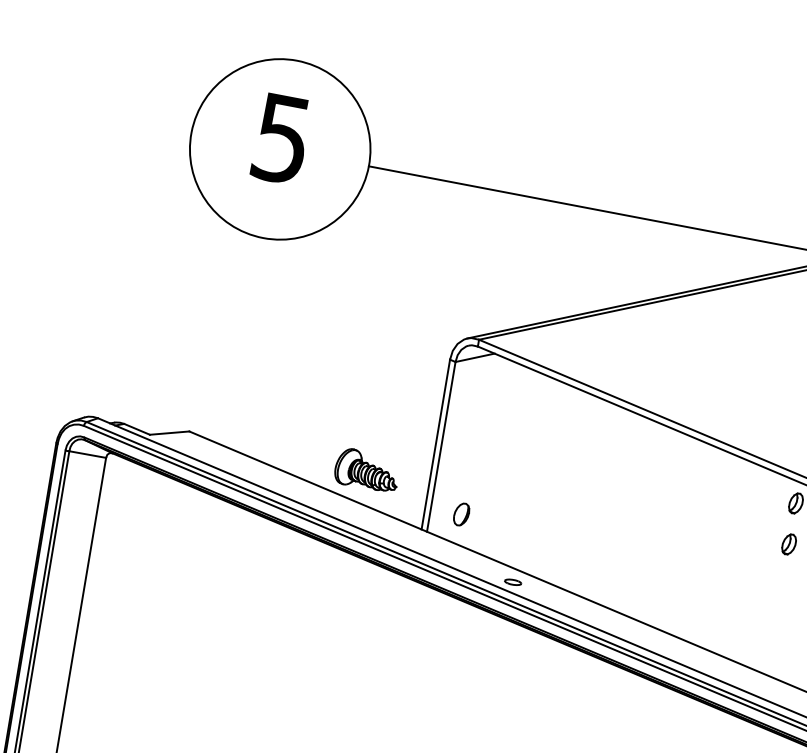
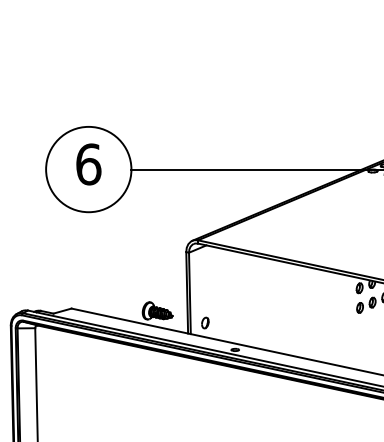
text: (281, 138) -> (88, 164), 5 -> 6

